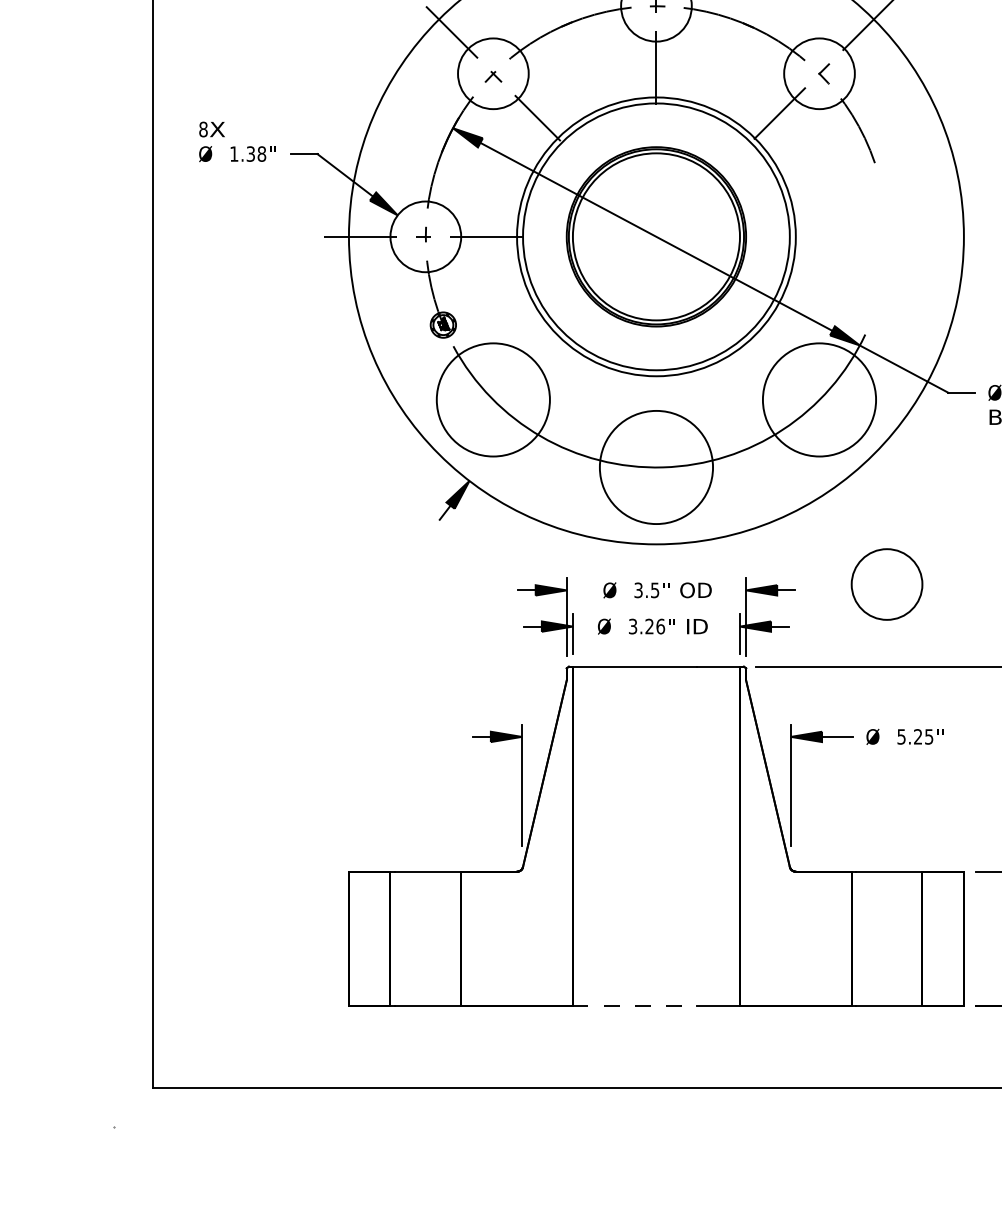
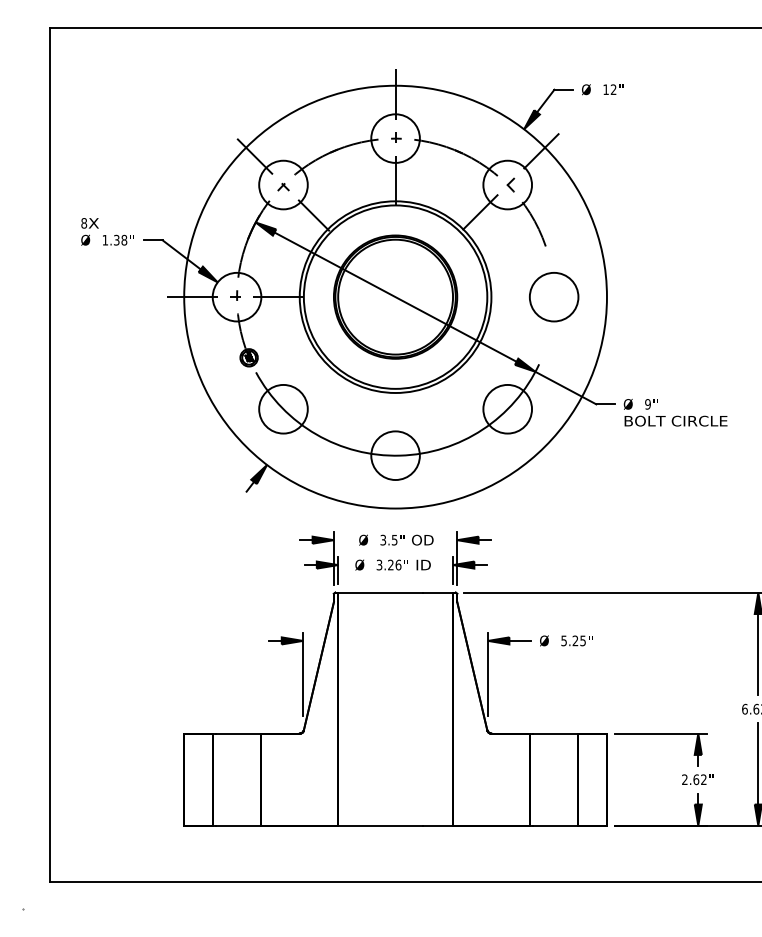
circle: (493, 398) -> (283, 408), size x0.62
circle: (819, 398) -> (507, 408), size x0.62
circle: (656, 467) -> (395, 455), size x0.62
circle: (887, 585) -> (554, 297), moved
line: (635, 1005) -> (381, 825), dashed -> solid

